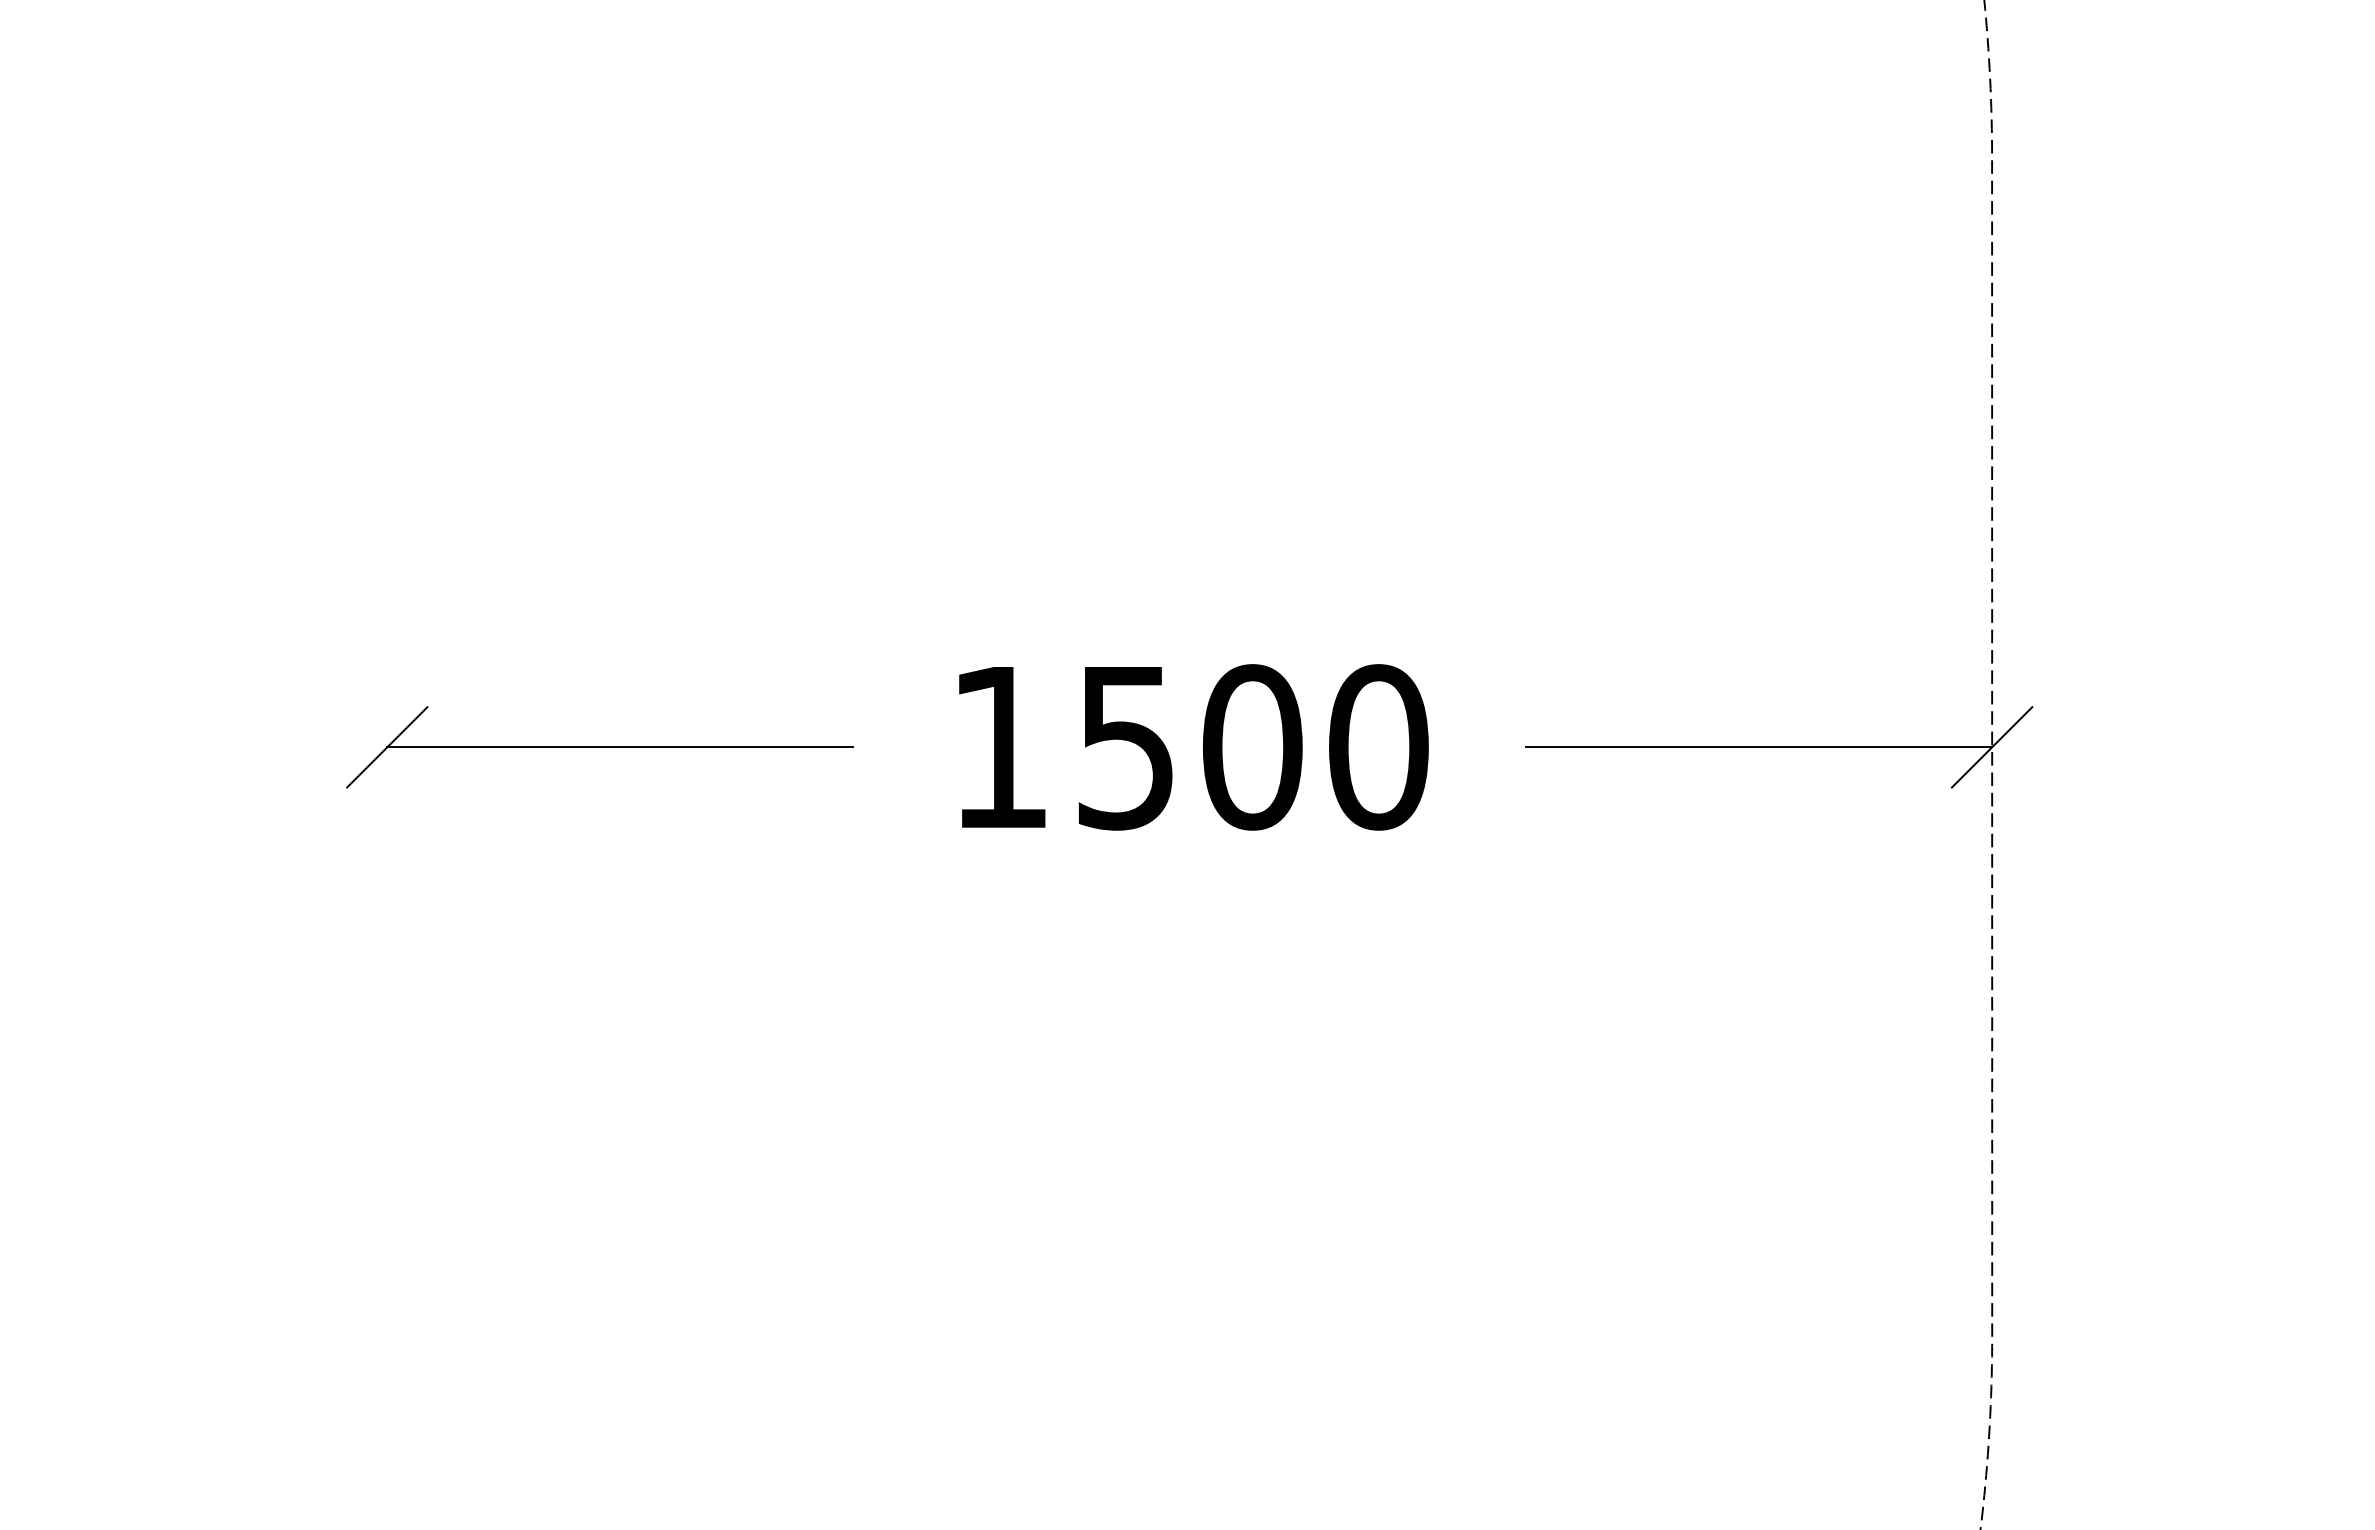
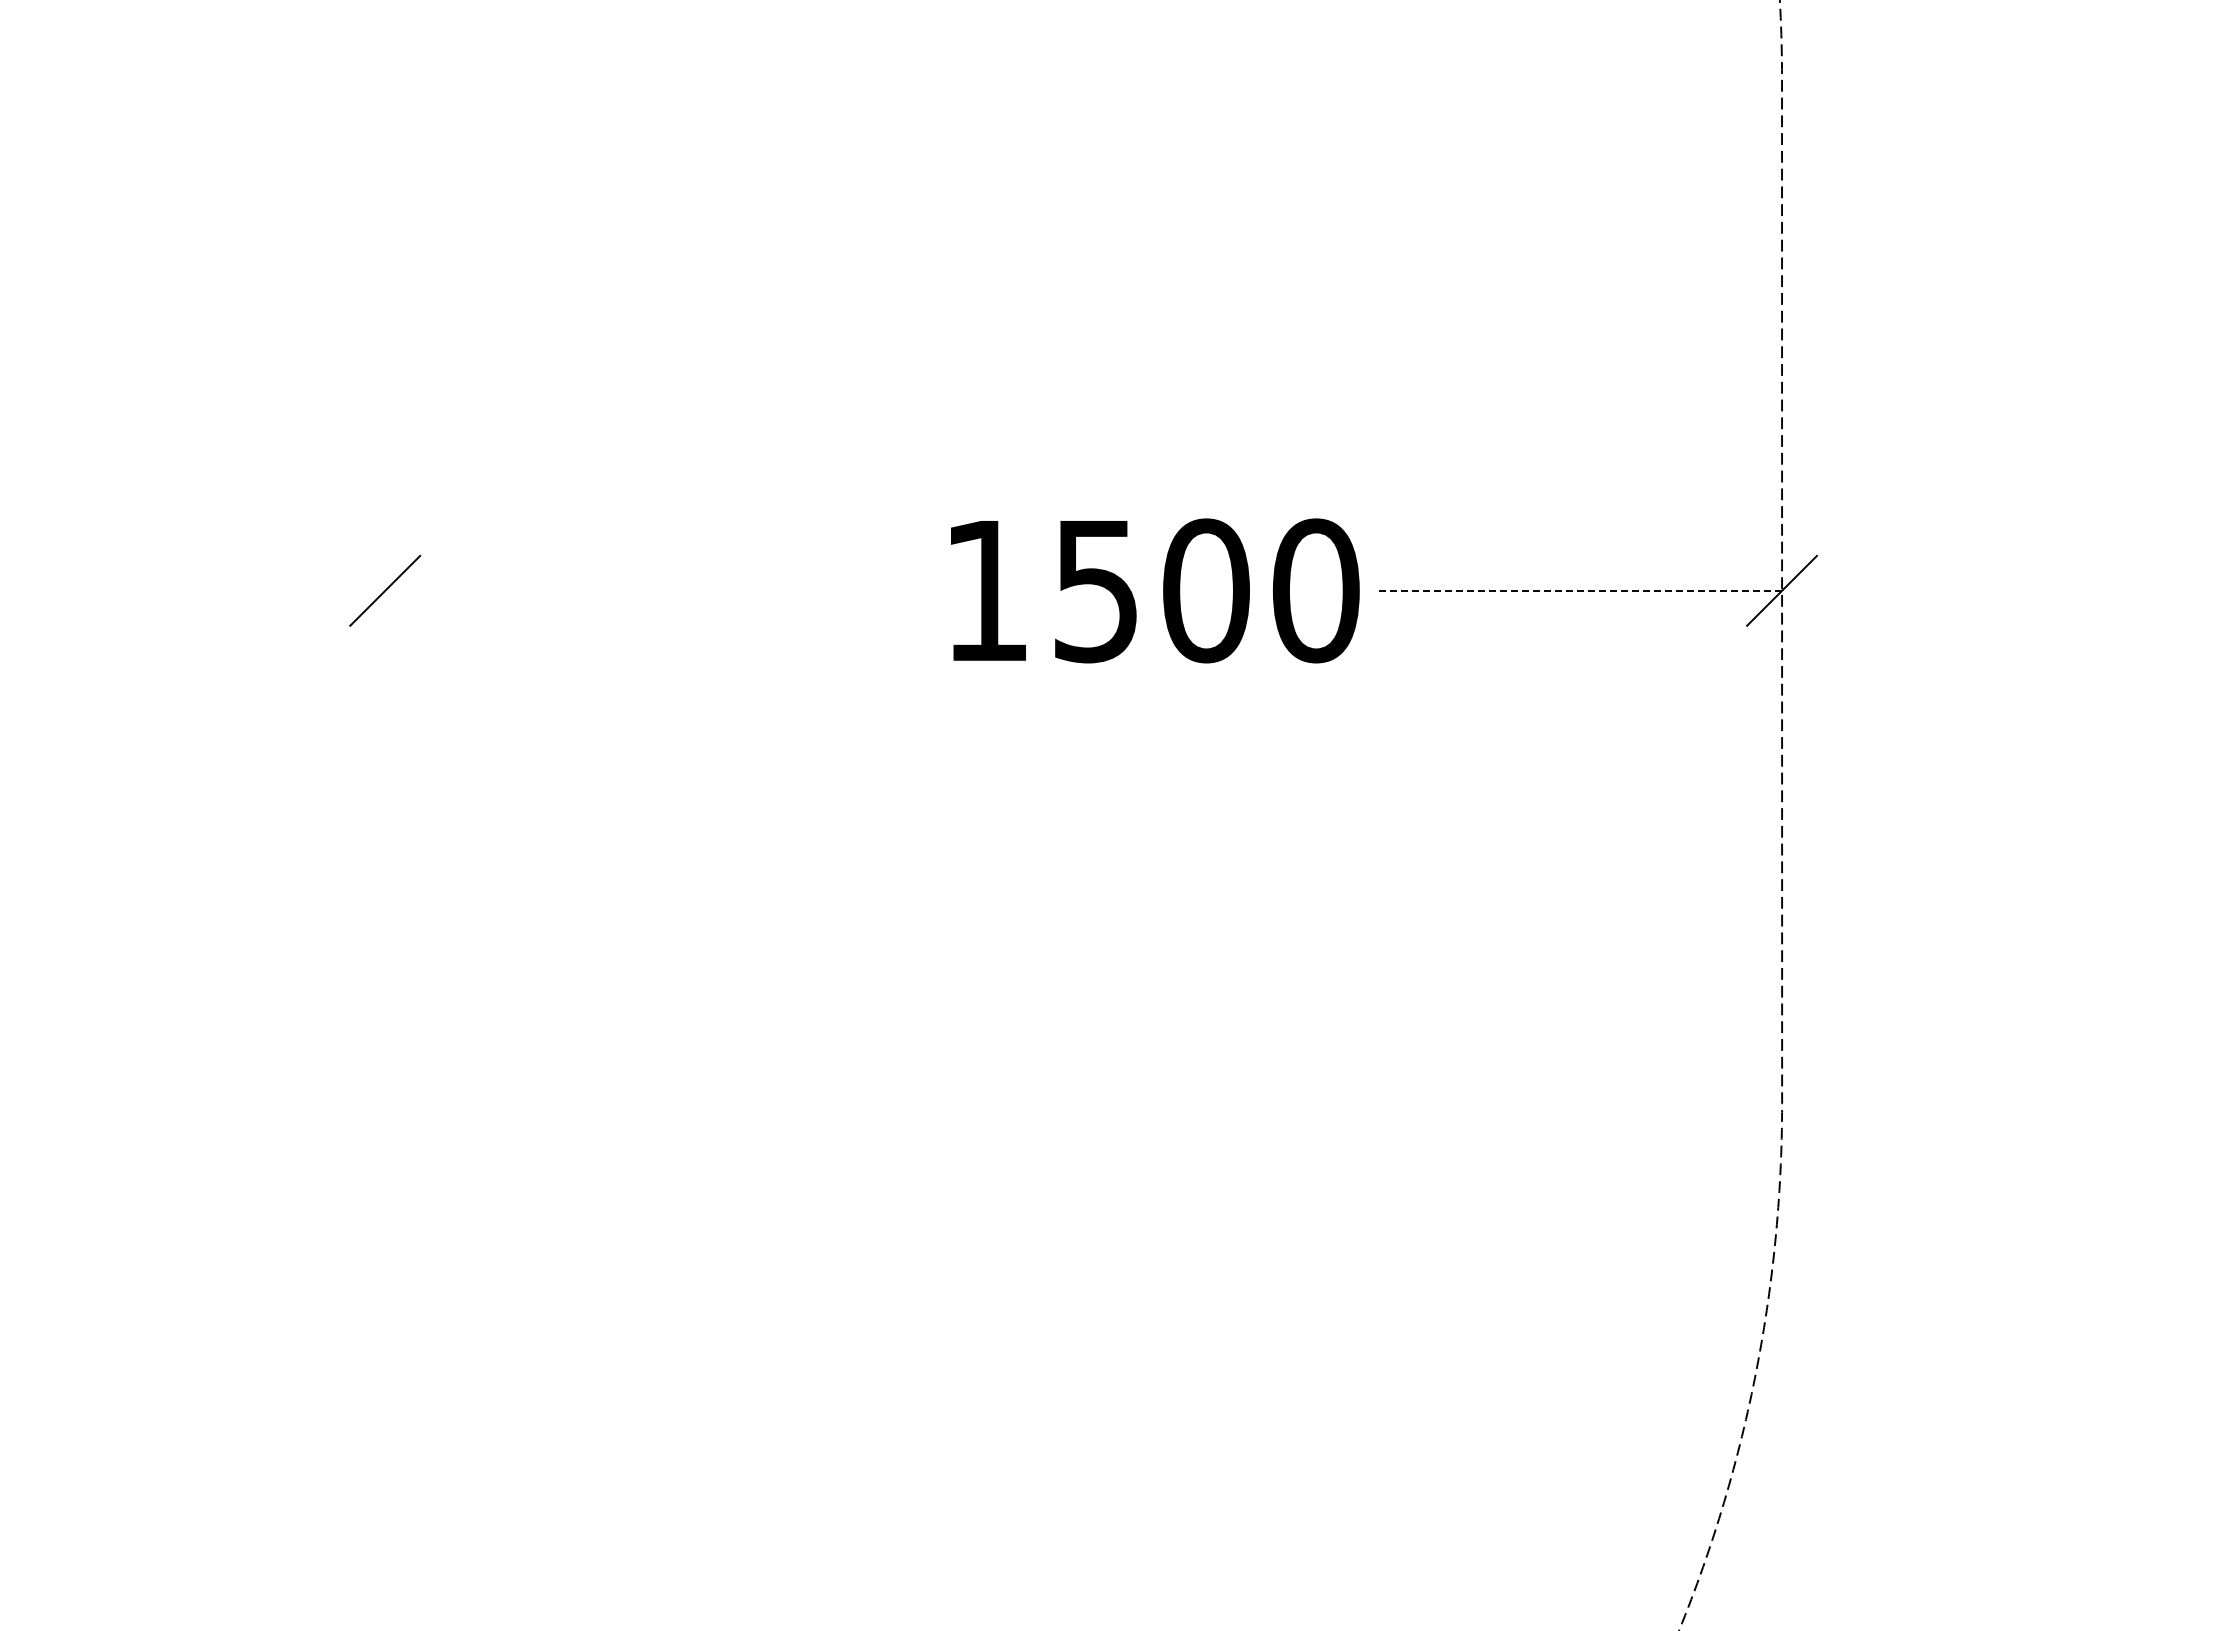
line: (619, 746) -> (587, 590), removed
text: (1194, 746) -> (1155, 590), moved
line: (1759, 746) -> (1579, 590), solid -> dashed

